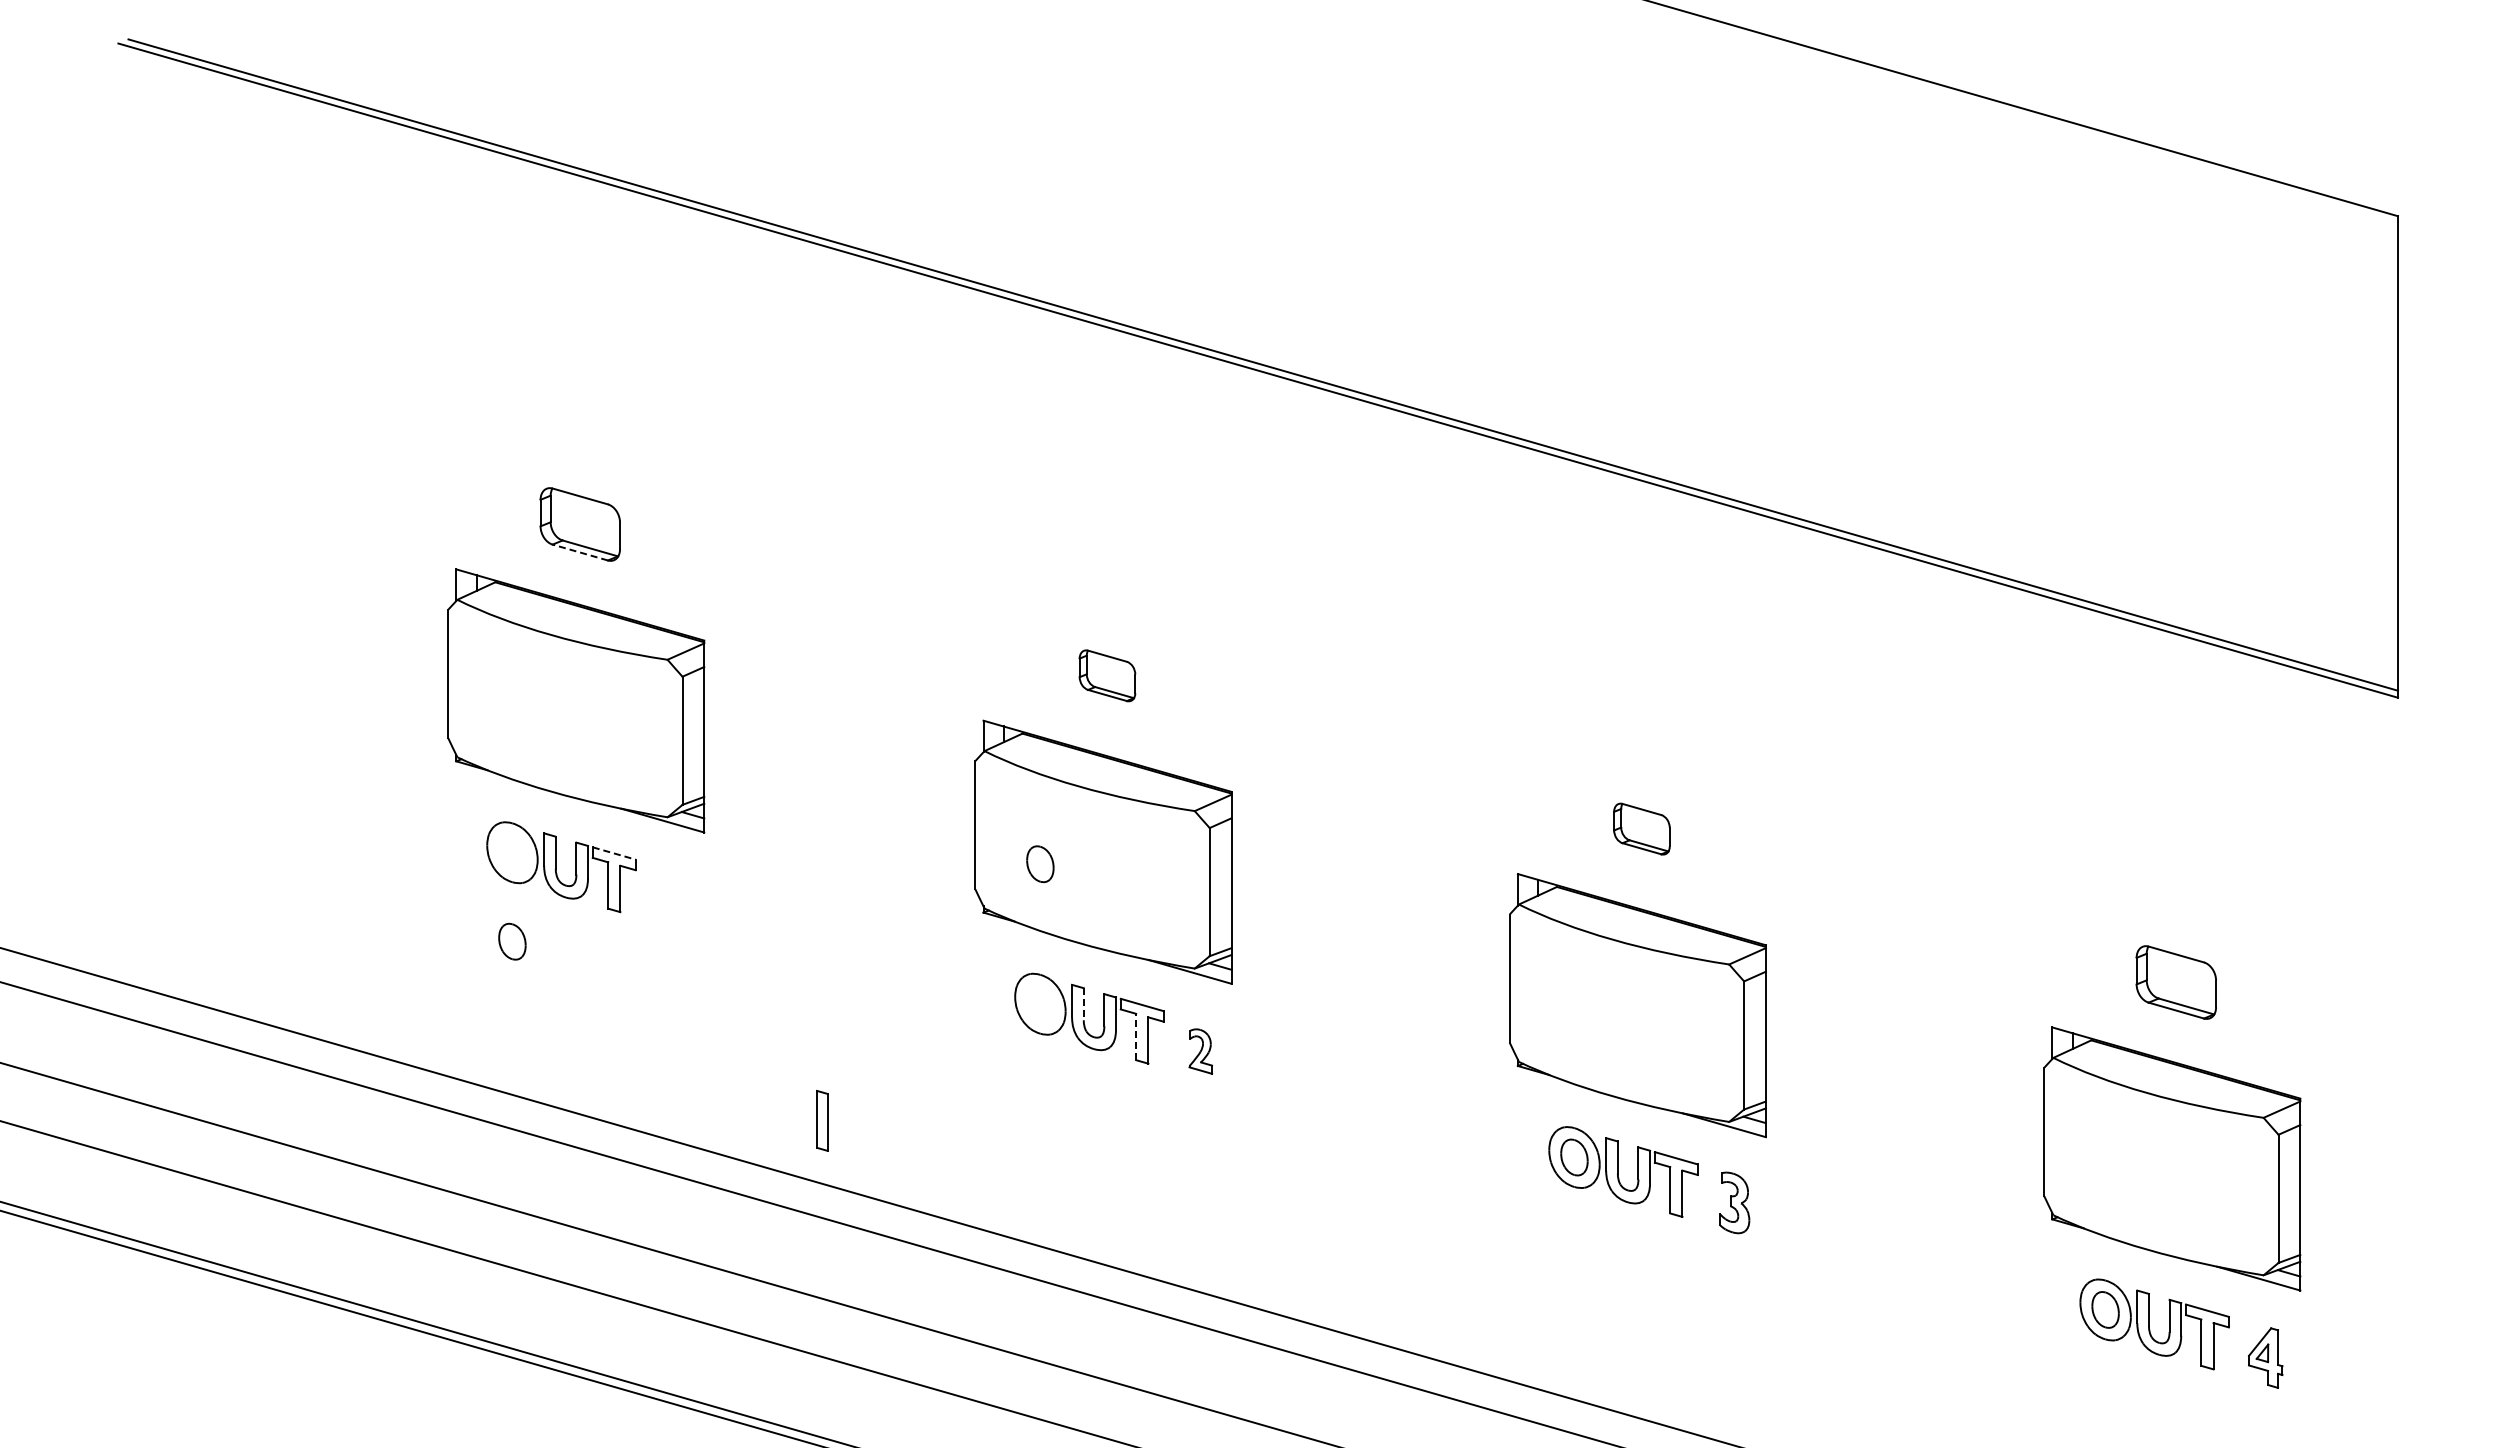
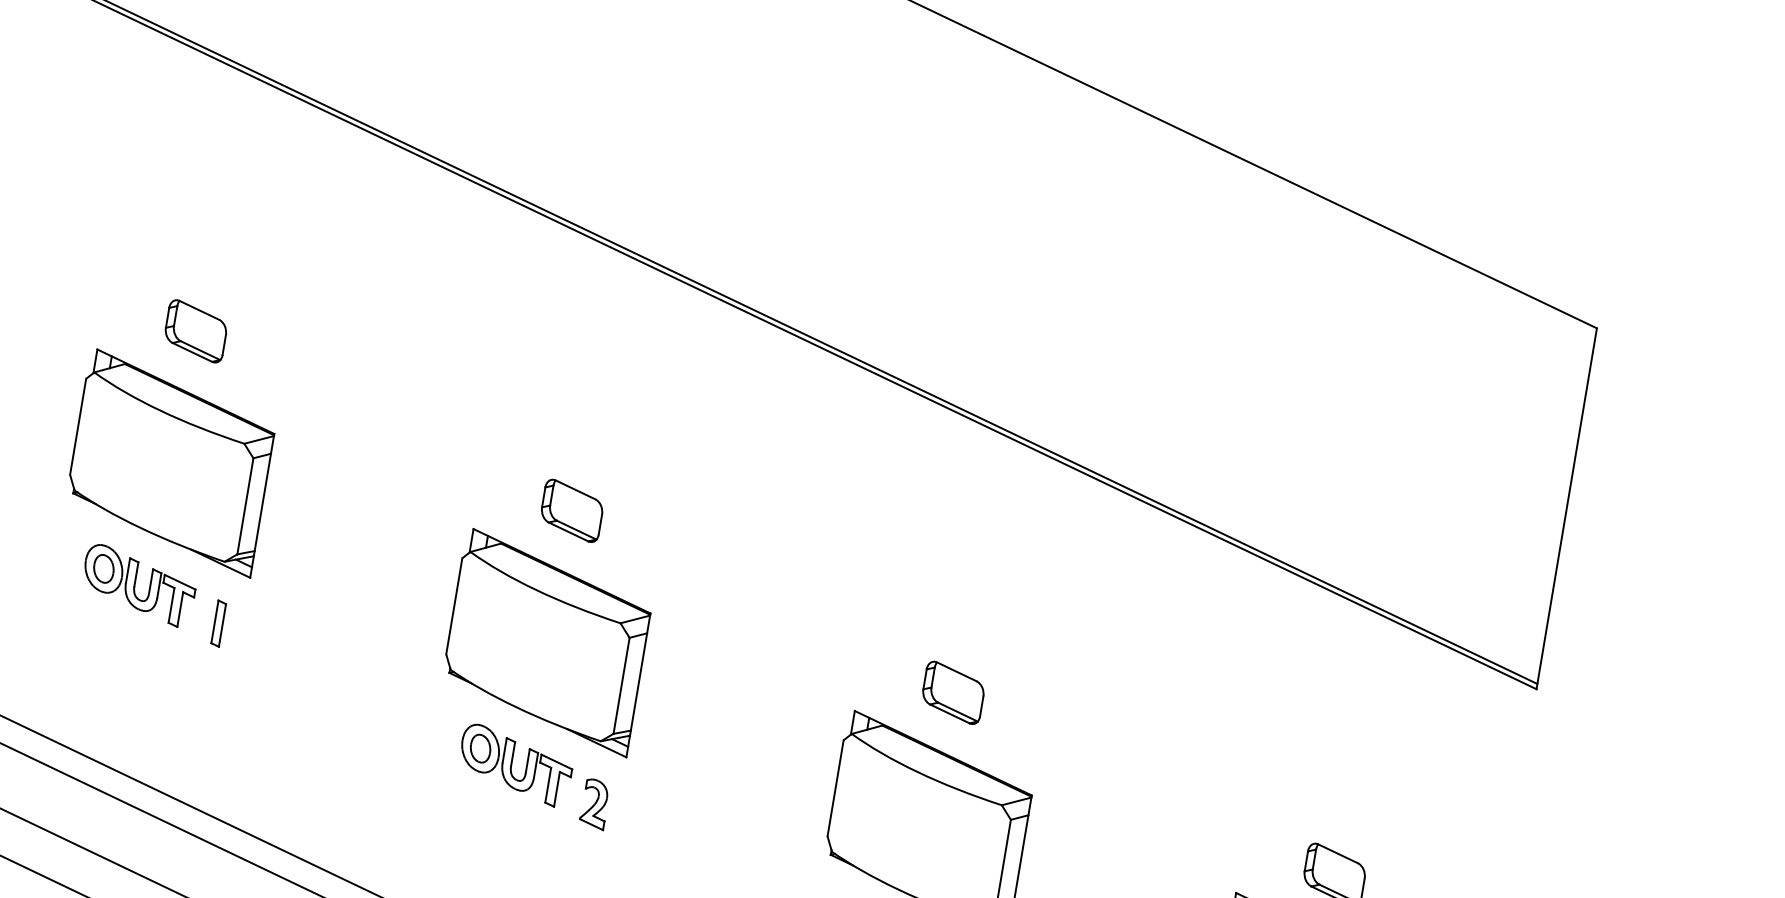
line: (580, 552) -> (192, 352), dashed -> solid
part: (1107, 675) -> (572, 510), size x1.43
part: (1641, 828) -> (953, 692), size x1.43
line: (614, 853) -> (180, 582), dashed -> solid
part: (1040, 864) -> (480, 748), moved
part: (512, 941) -> (103, 568), moved
line: (1083, 1004) -> (512, 754), dashed -> solid
line: (1136, 1036) -> (548, 784), dashed -> solid
part: (1200, 1051) -> (594, 804), size x1.43
part: (822, 1120) -> (218, 623), moved

